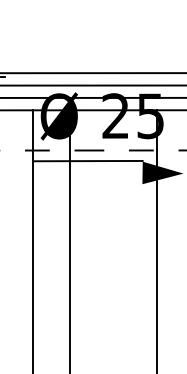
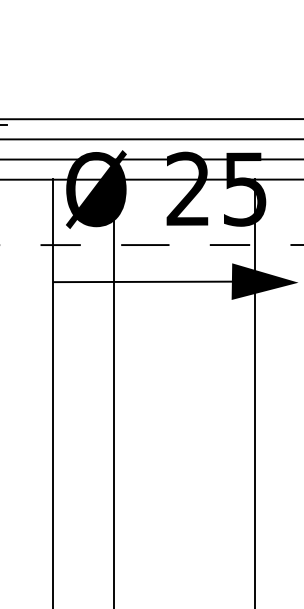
line: (87, 160) -> (142, 280), moved

